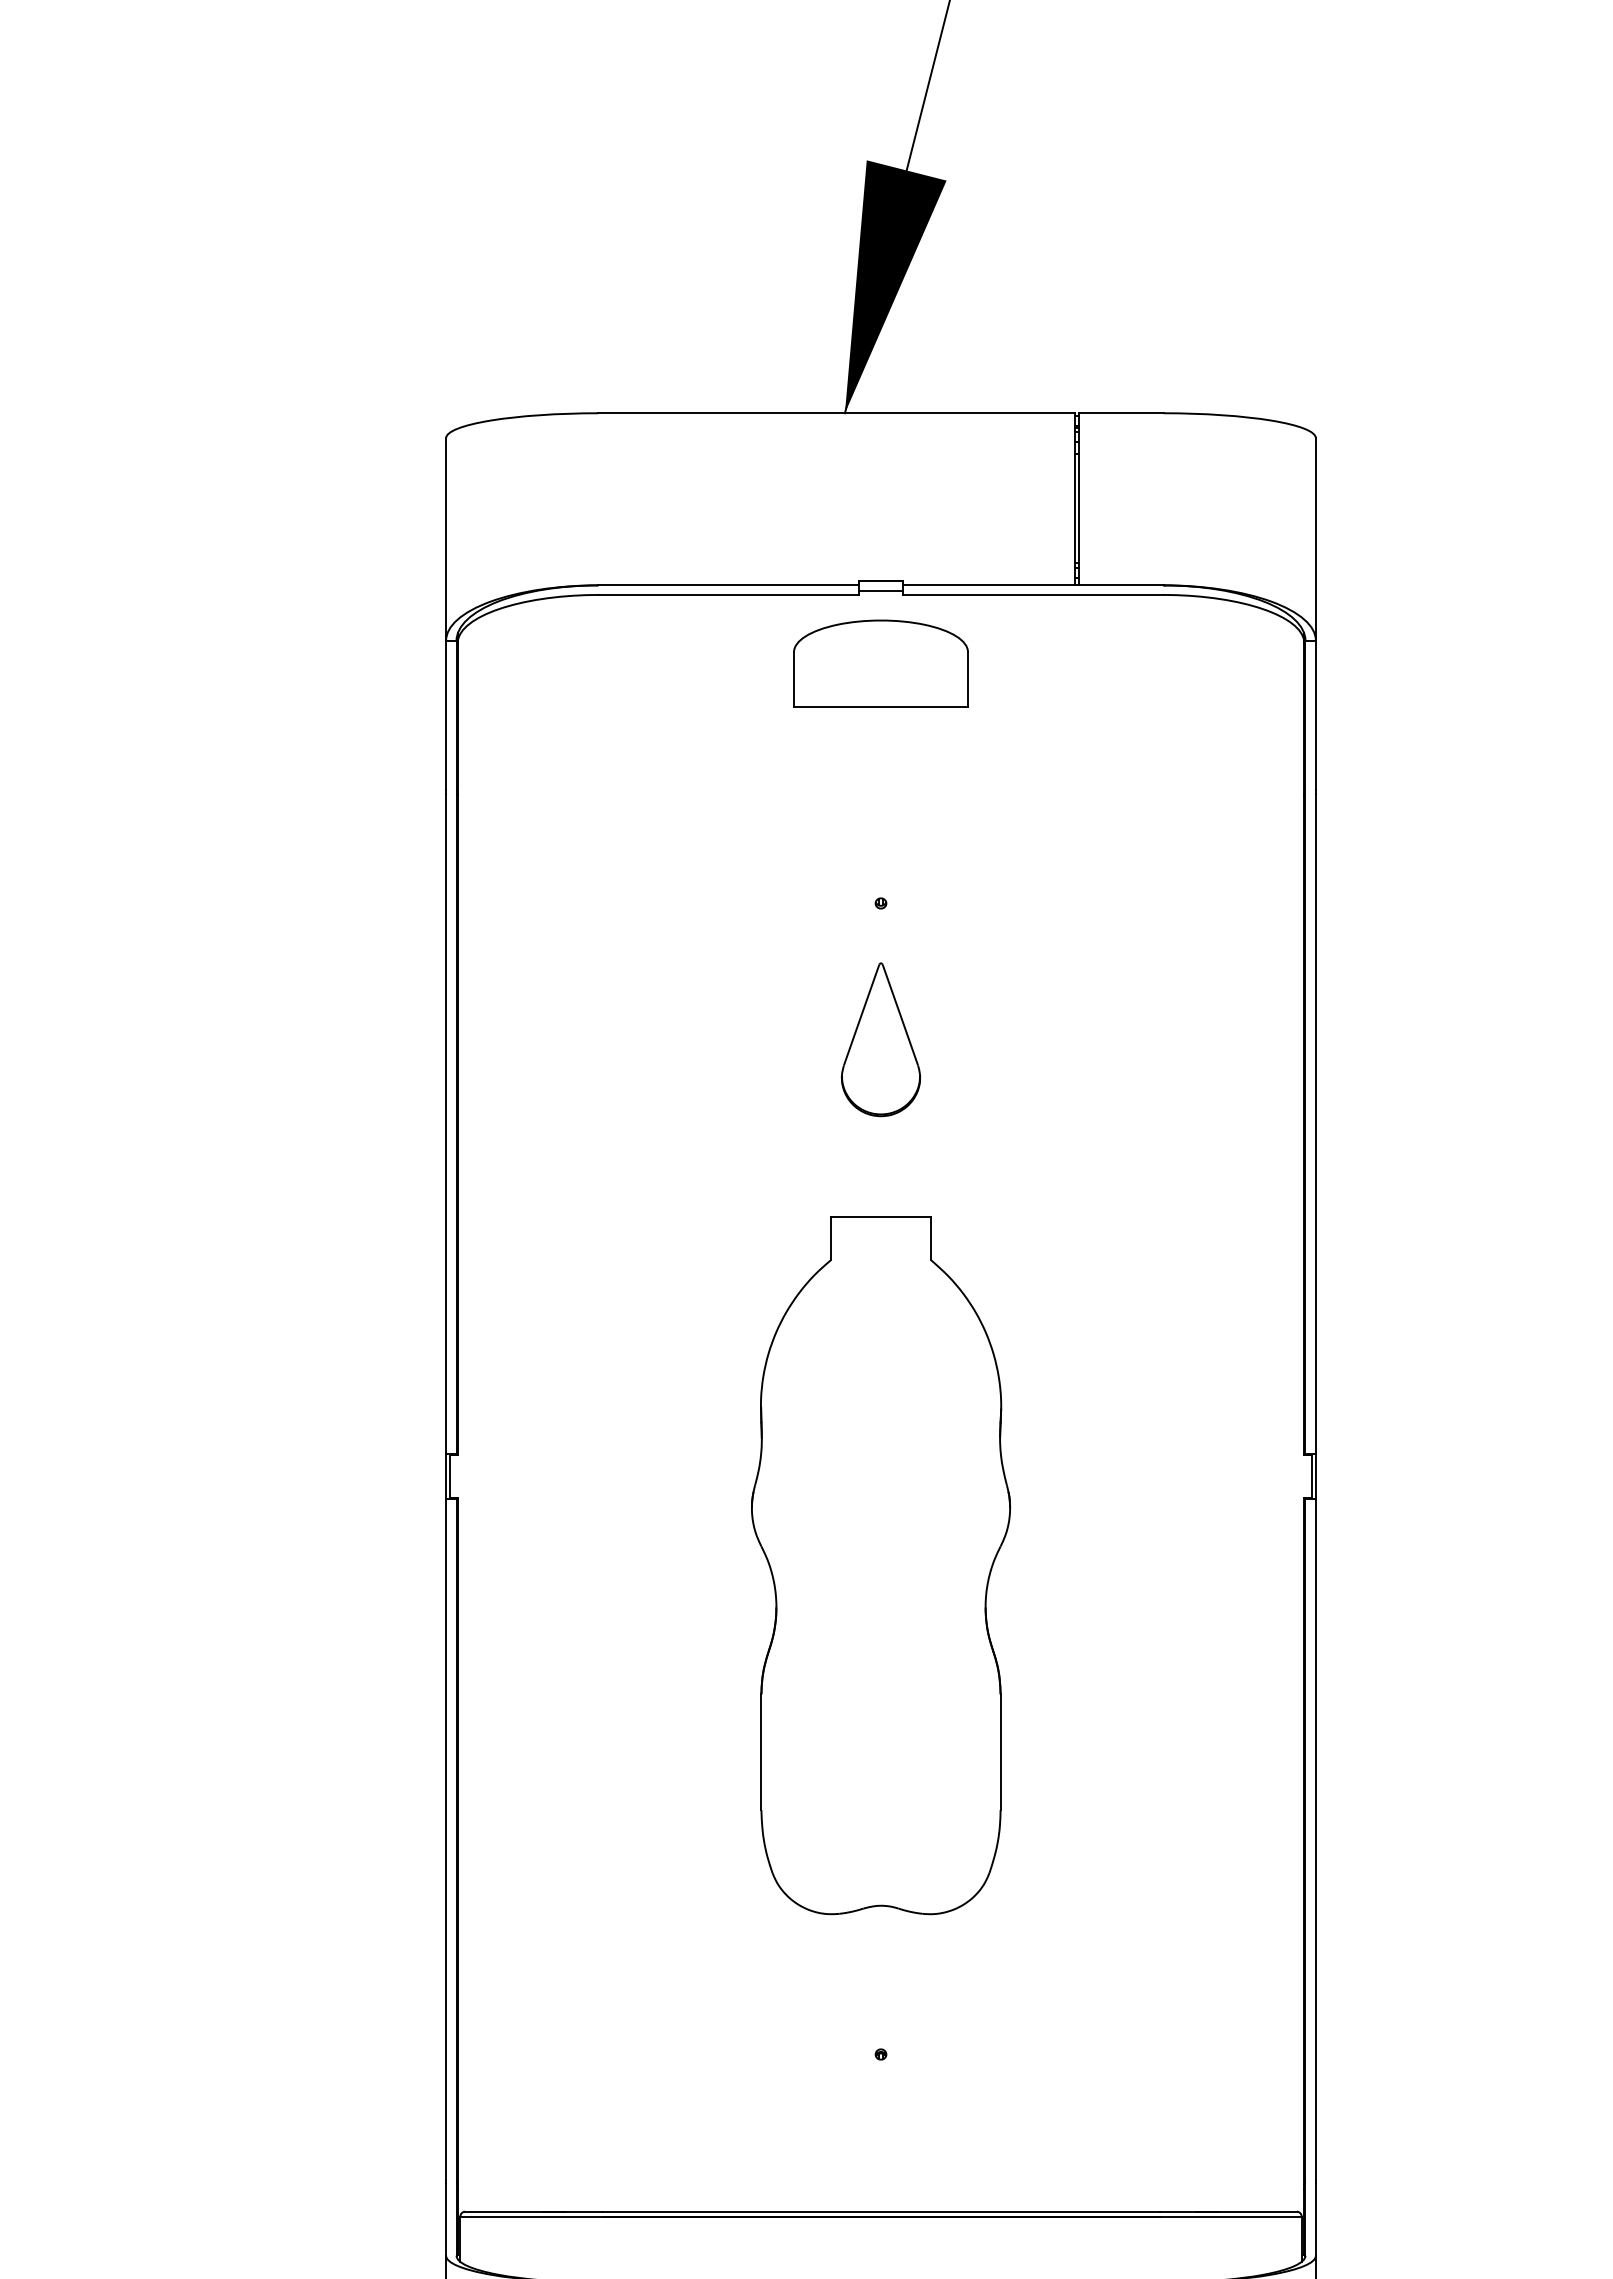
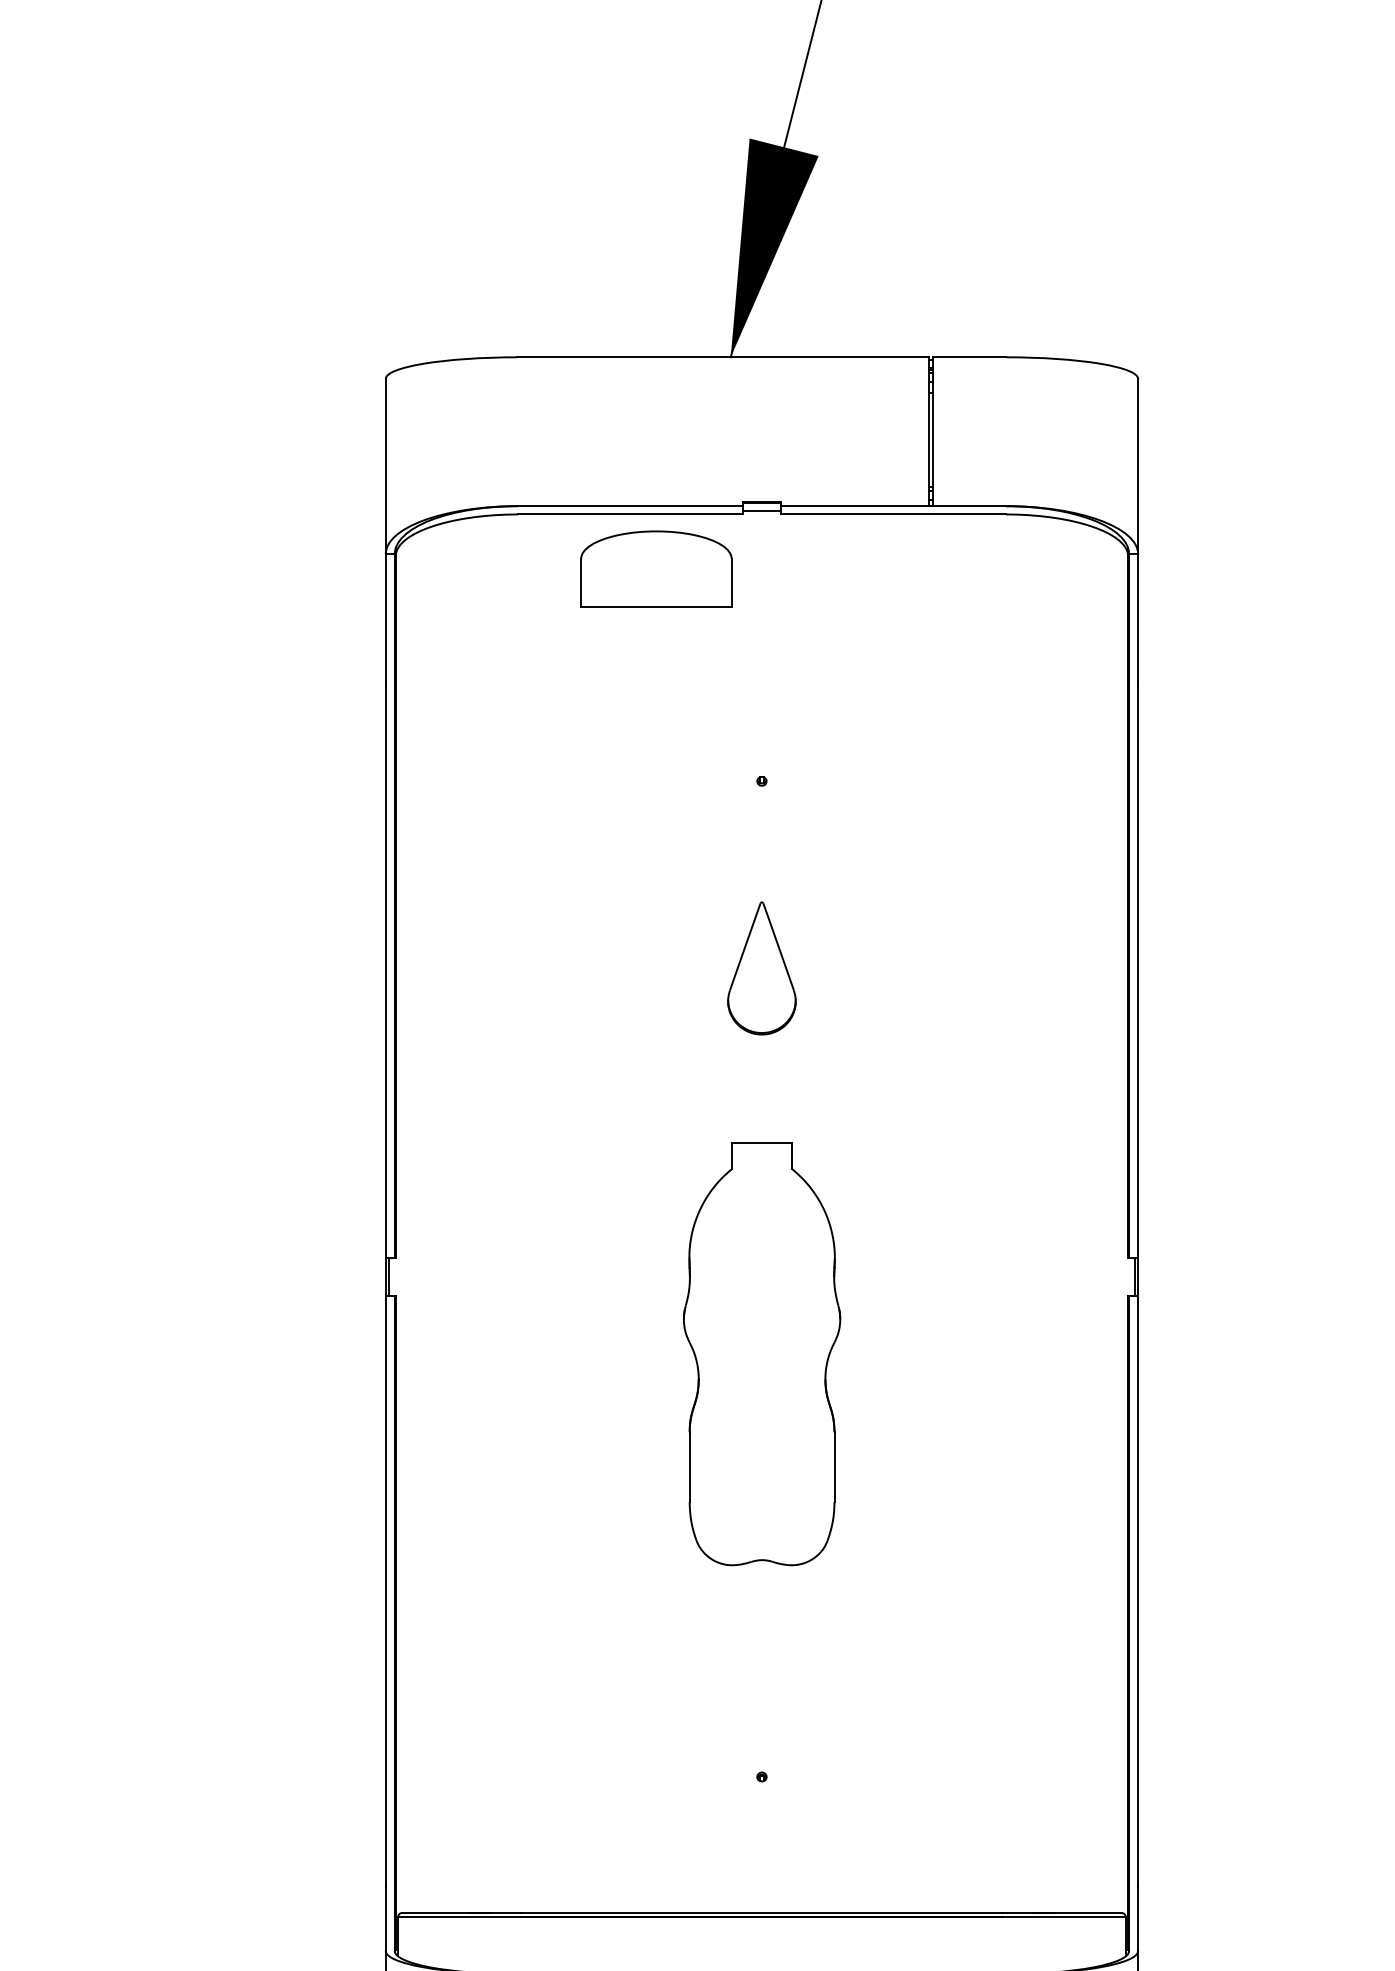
part: (880, 663) -> (655, 568), moved
part: (880, 1039) -> (761, 968), moved
part: (881, 1565) -> (762, 1353), size x0.7

